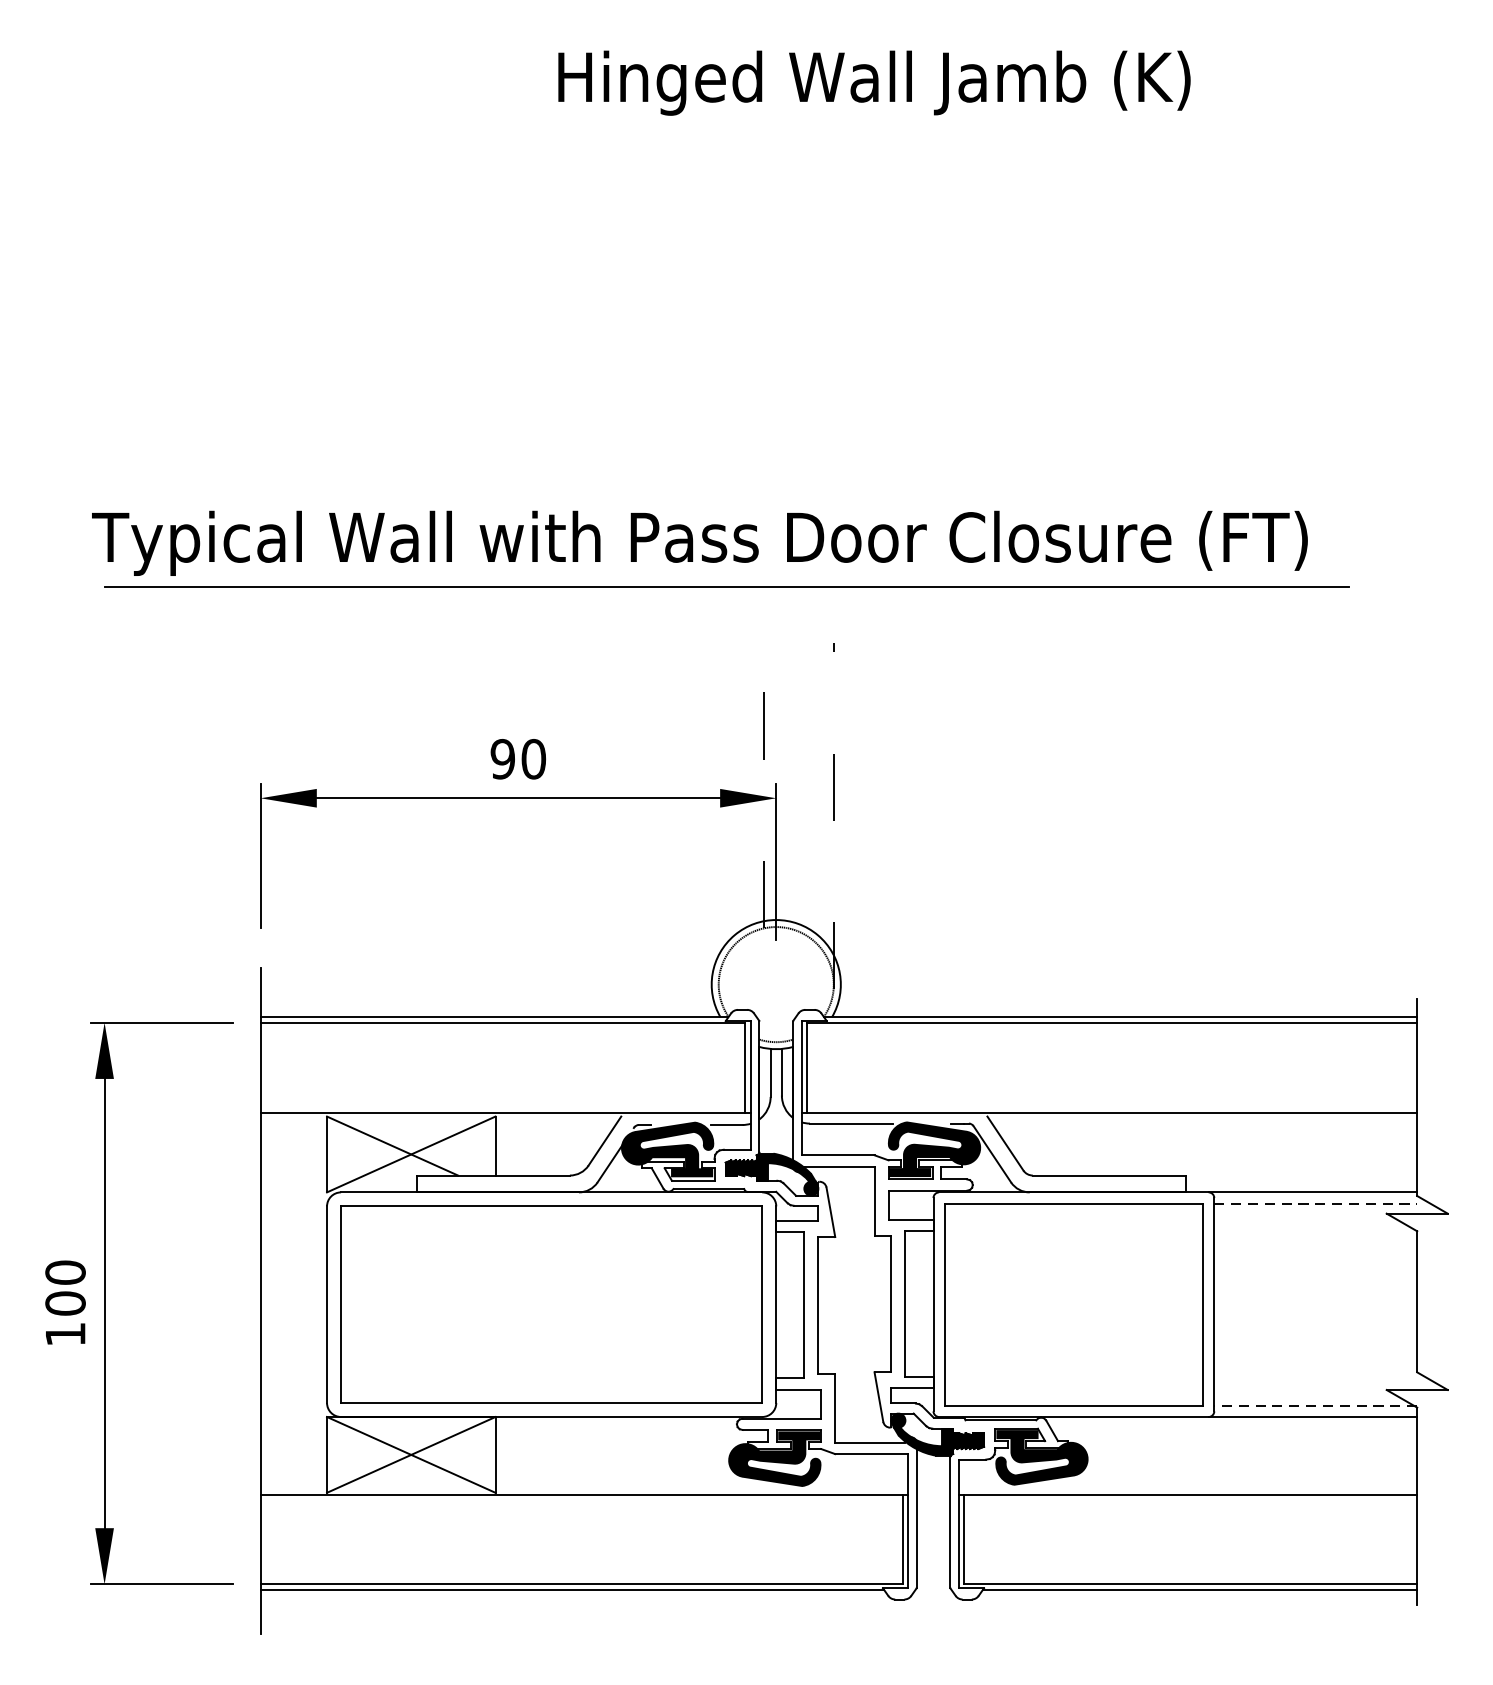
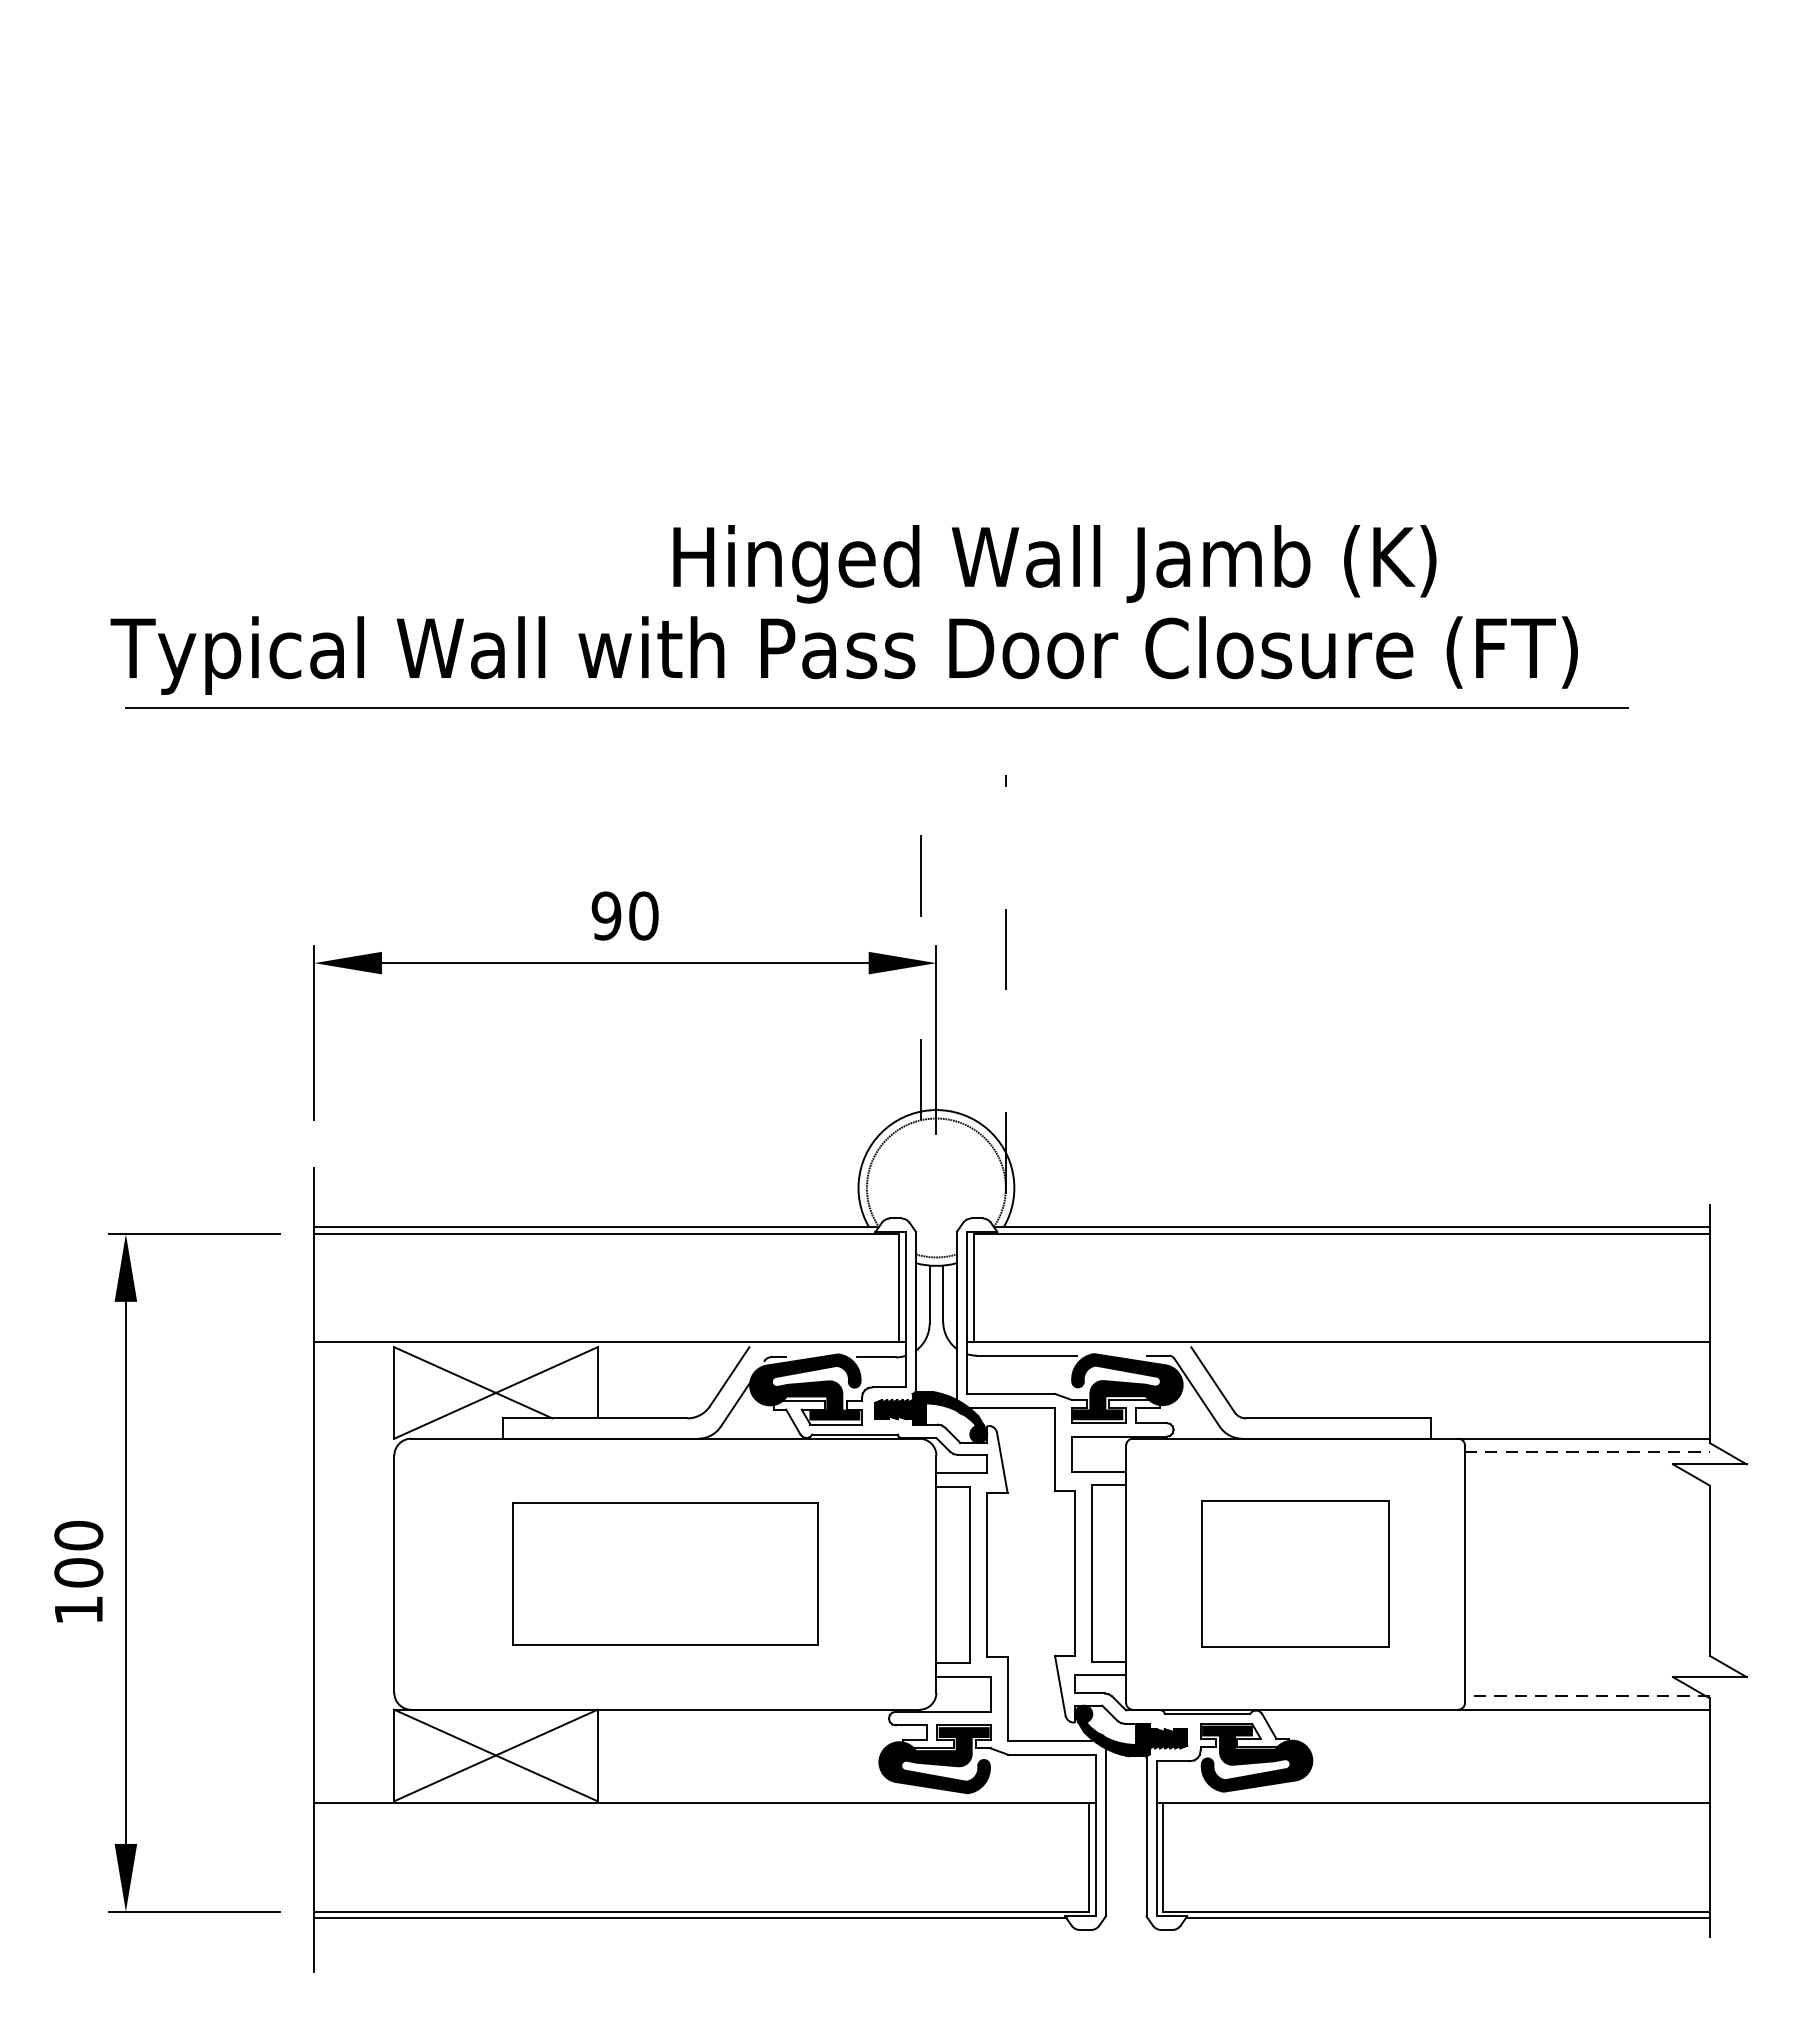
text: (874, 83) -> (1054, 564), moved
part: (551, 1304) -> (665, 1574), size x0.6
part: (1073, 1304) -> (1295, 1573), size x0.6

